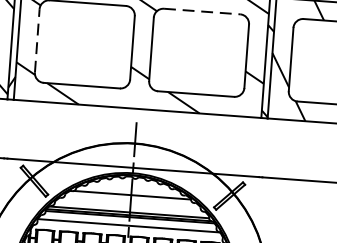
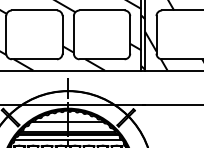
line: (202, 11) -> (102, 10), dashed -> solid
line: (37, 40) -> (6, 34), dashed -> solid

